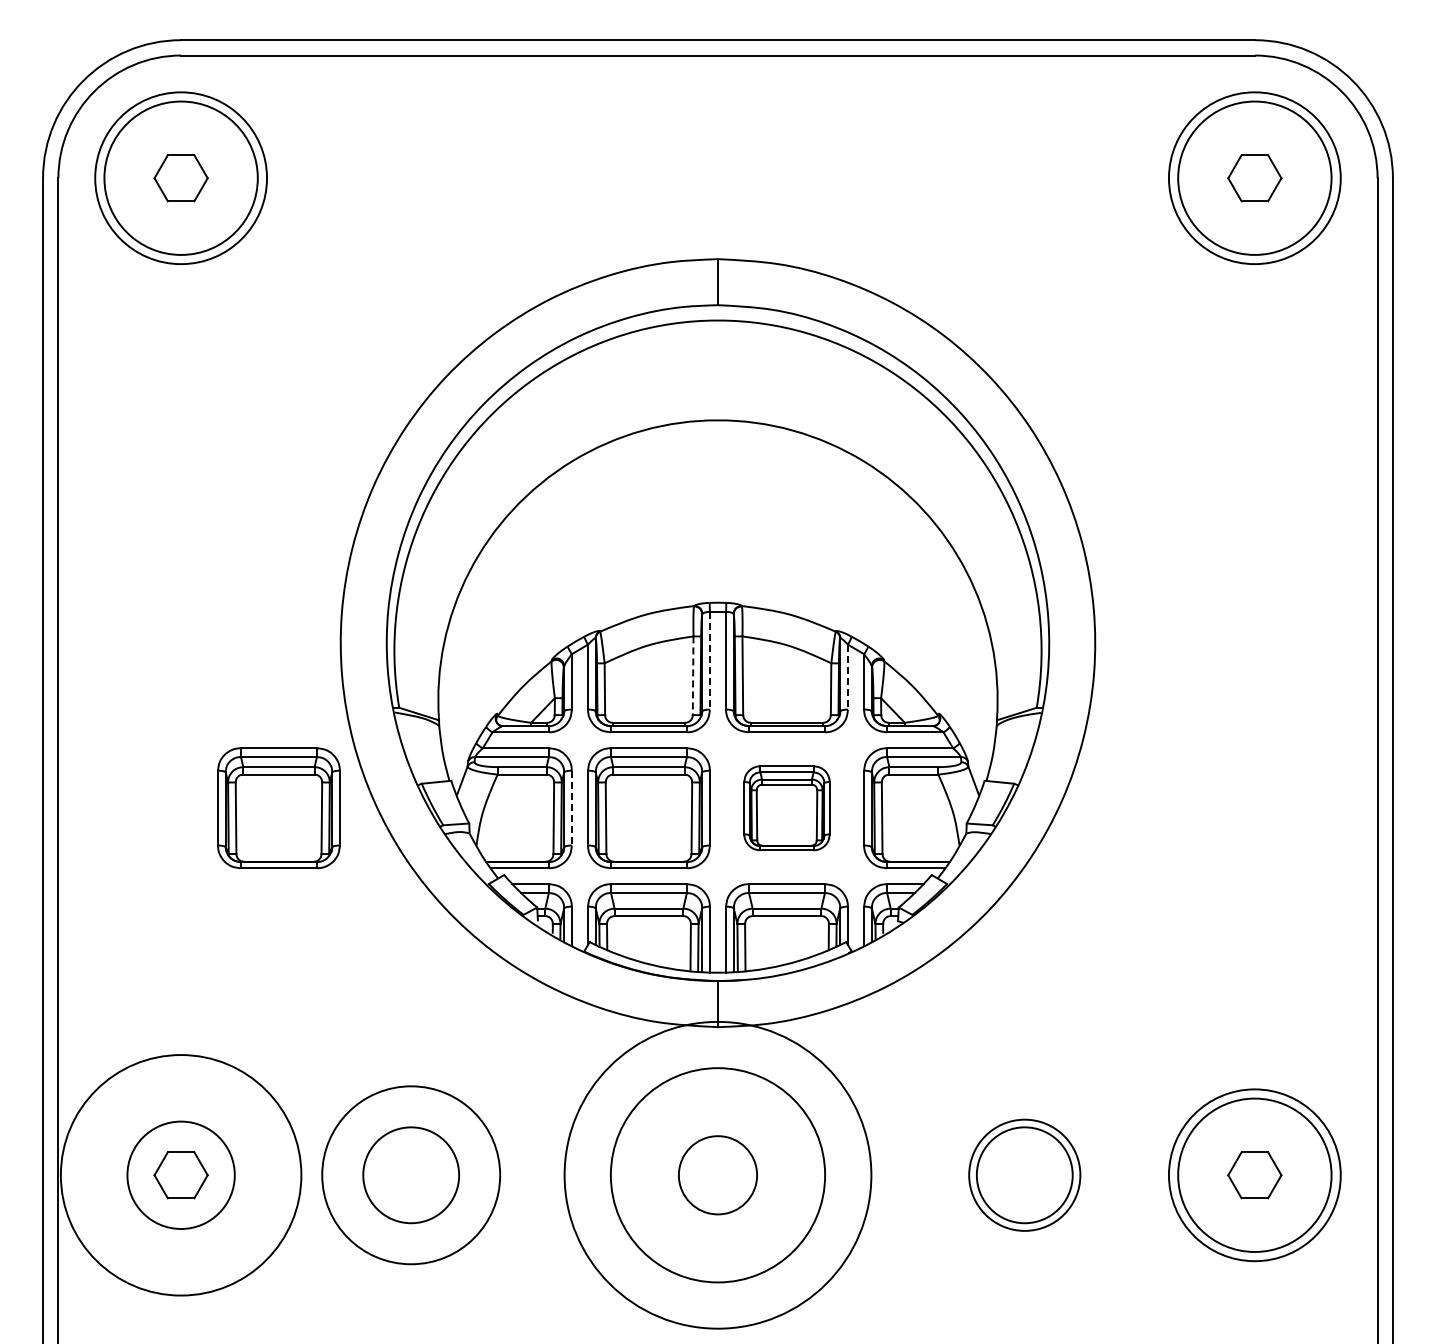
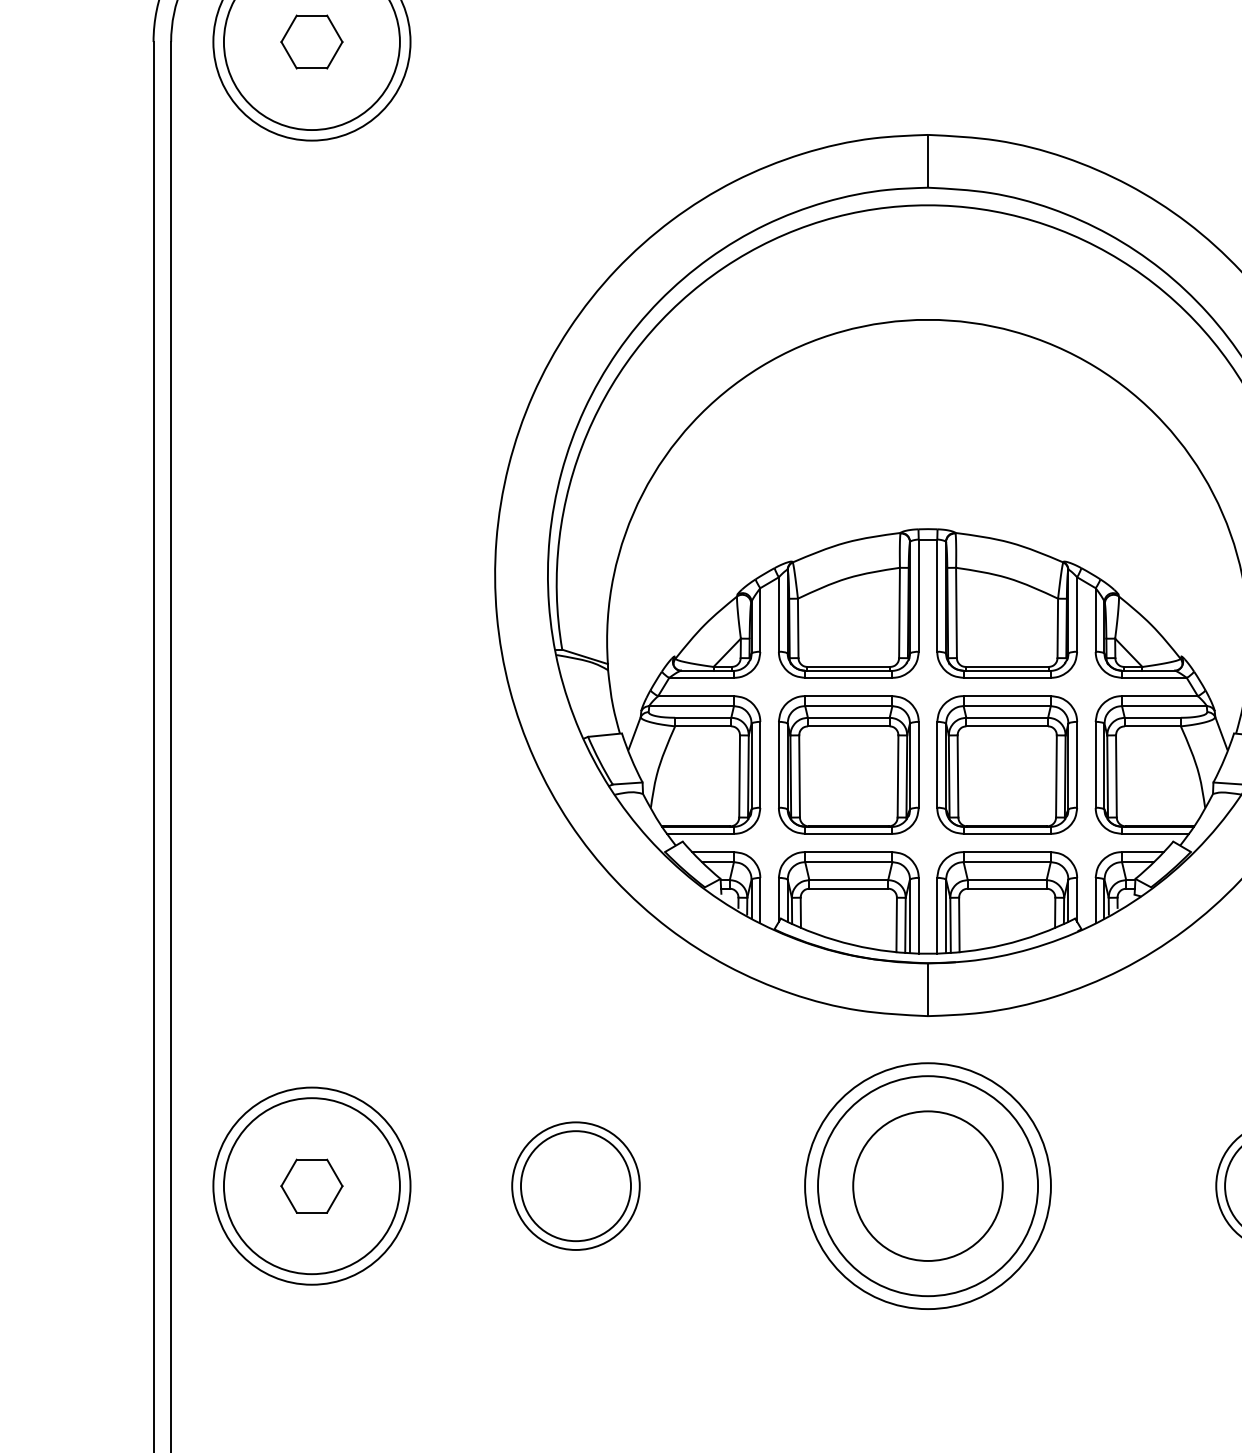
line: (709, 660) -> (918, 595), dashed -> solid
line: (693, 676) -> (899, 613), dashed -> solid
line: (847, 677) -> (1076, 614), dashed -> solid
part: (278, 808) -> (423, 765), removed
line: (571, 808) -> (759, 765), dashed -> solid
part: (786, 808) -> (1006, 765), size x1.43
circle: (180, 1174) -> (311, 1185), size x1.43
circle: (410, 1174) -> (575, 1185), size x0.62
circle: (181, 1175) -> (312, 1186), size x0.71
circle: (717, 1175) -> (927, 1186), size x0.62
circle: (717, 1175) -> (927, 1186), size x1.67

